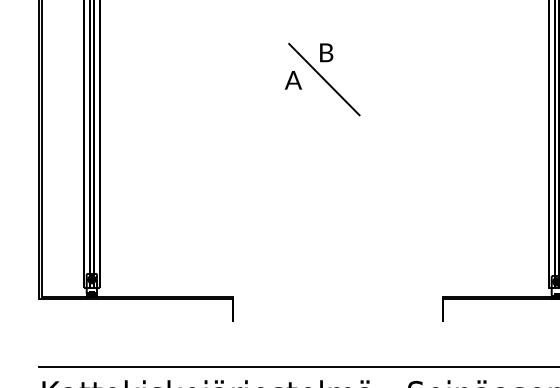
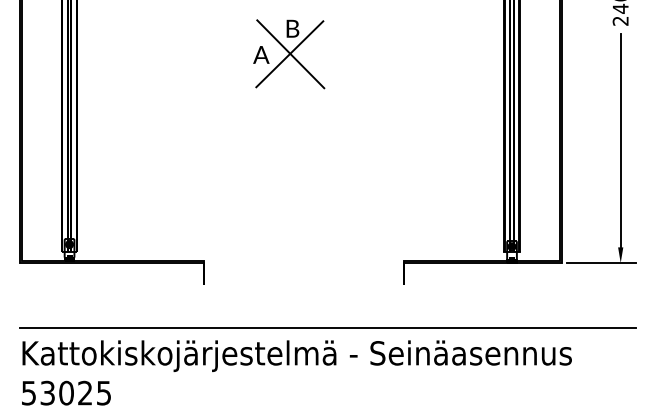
line: (323, 79) -> (289, 54), added

